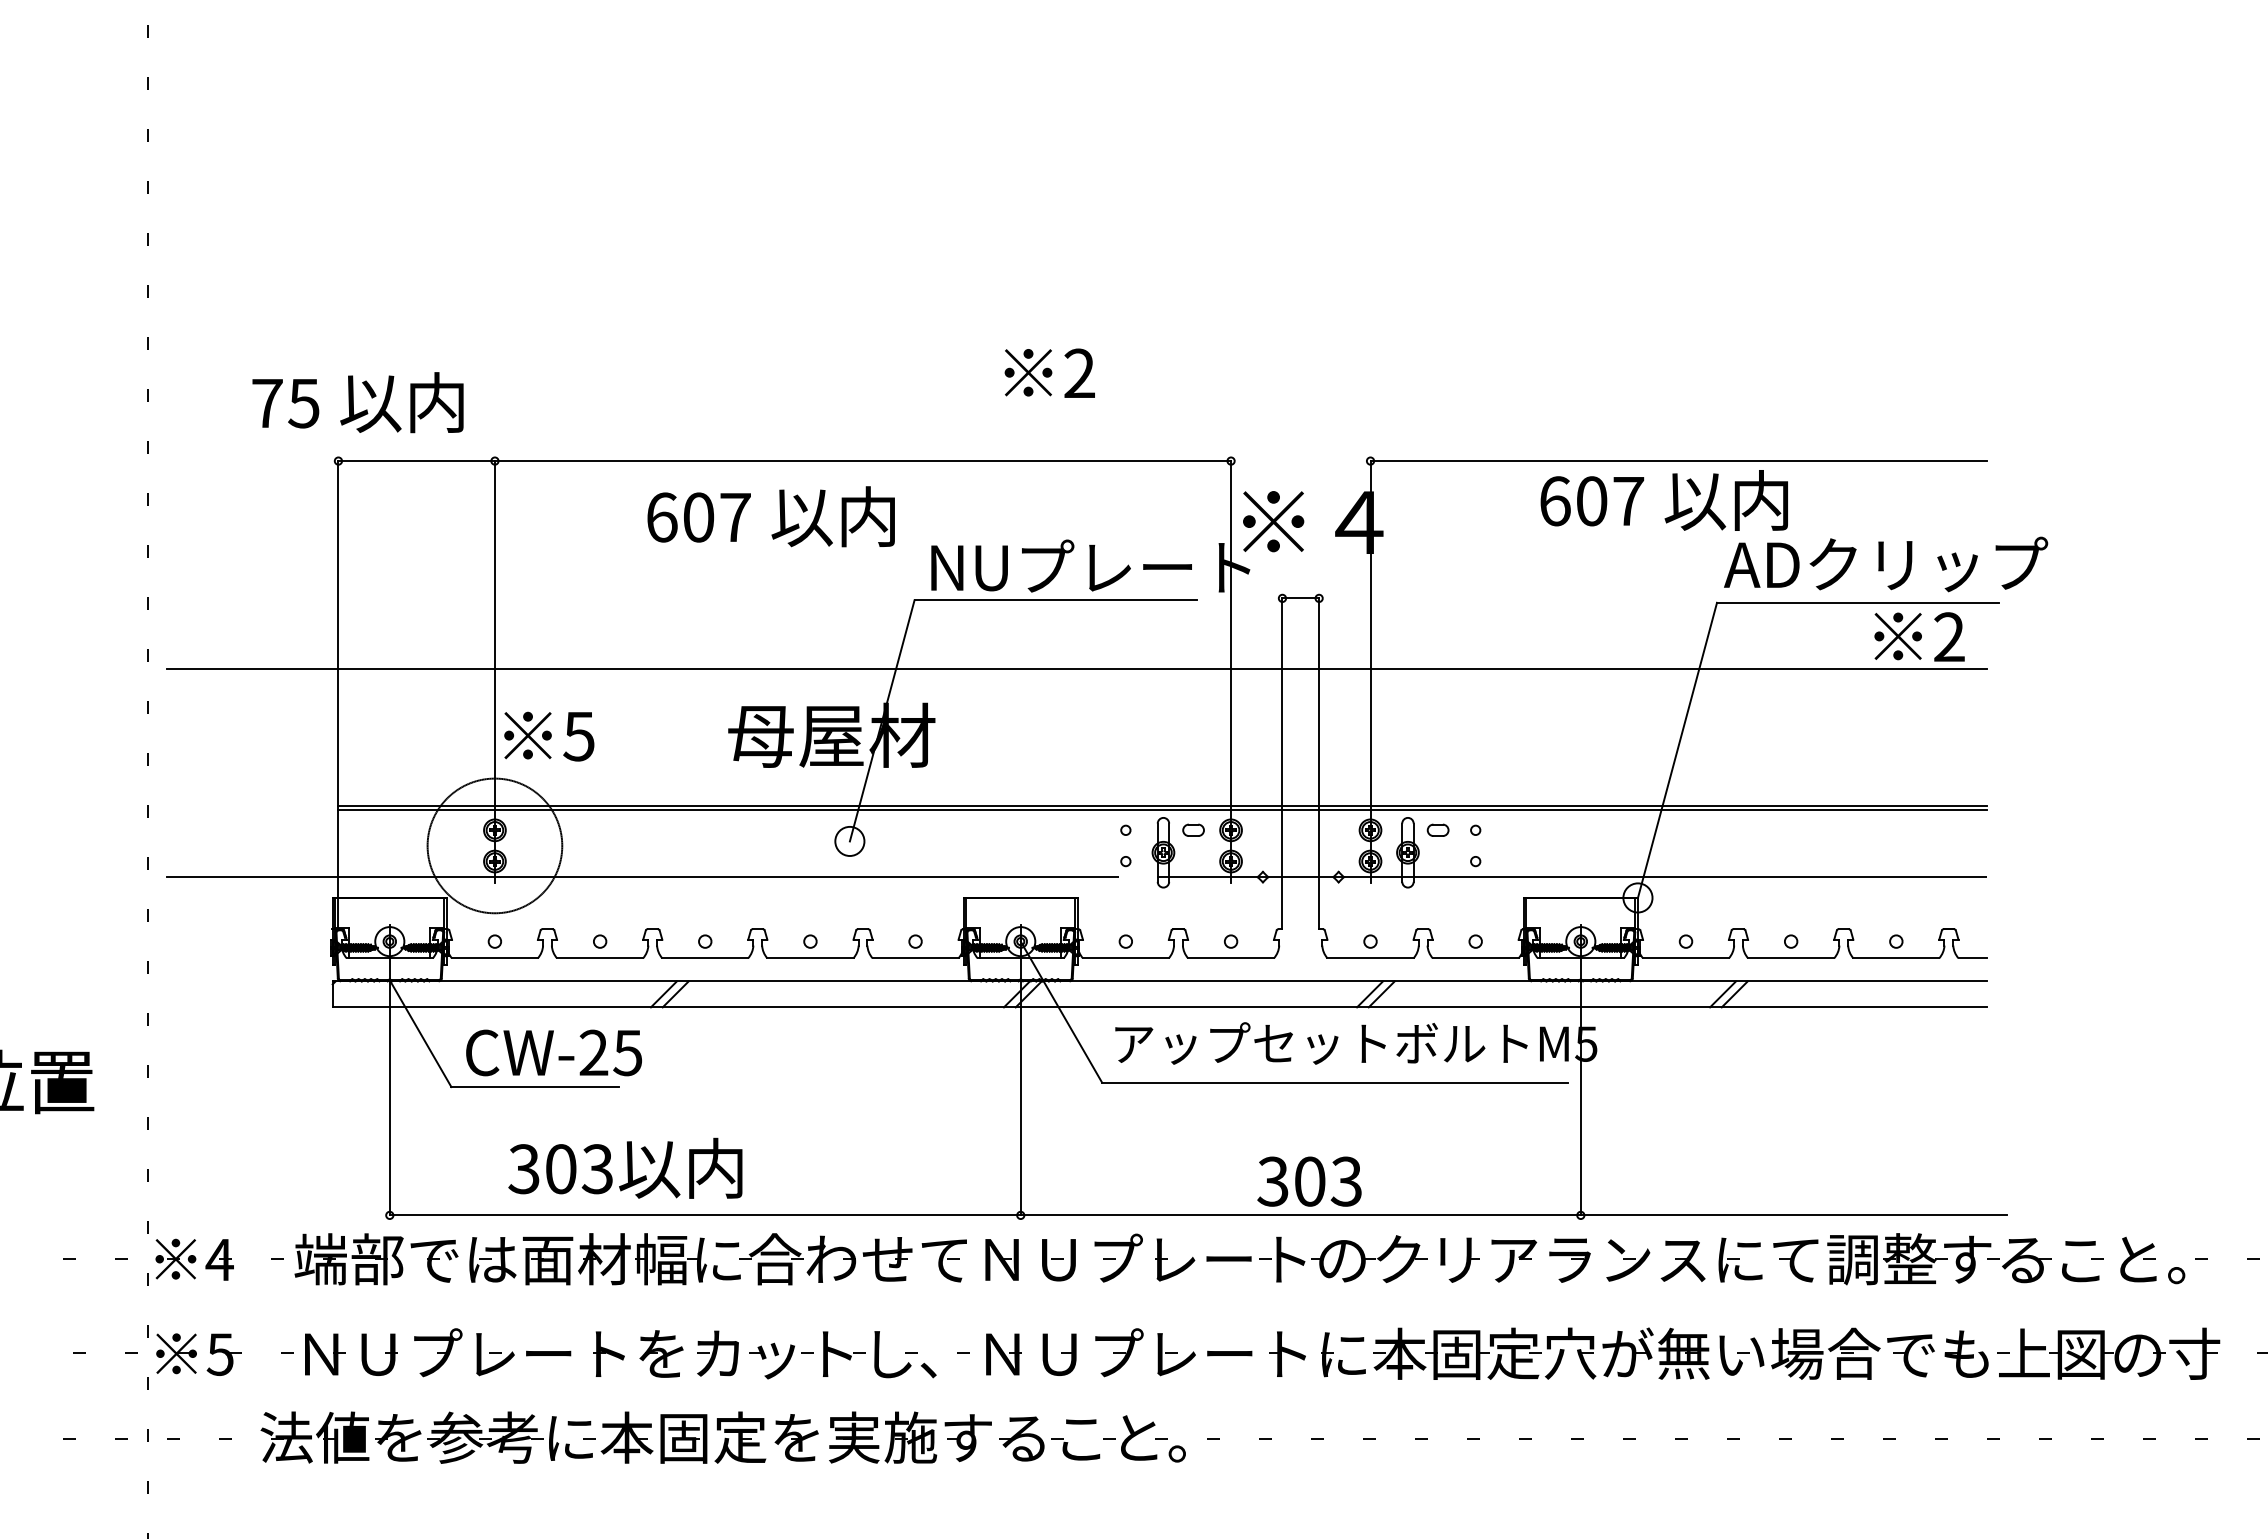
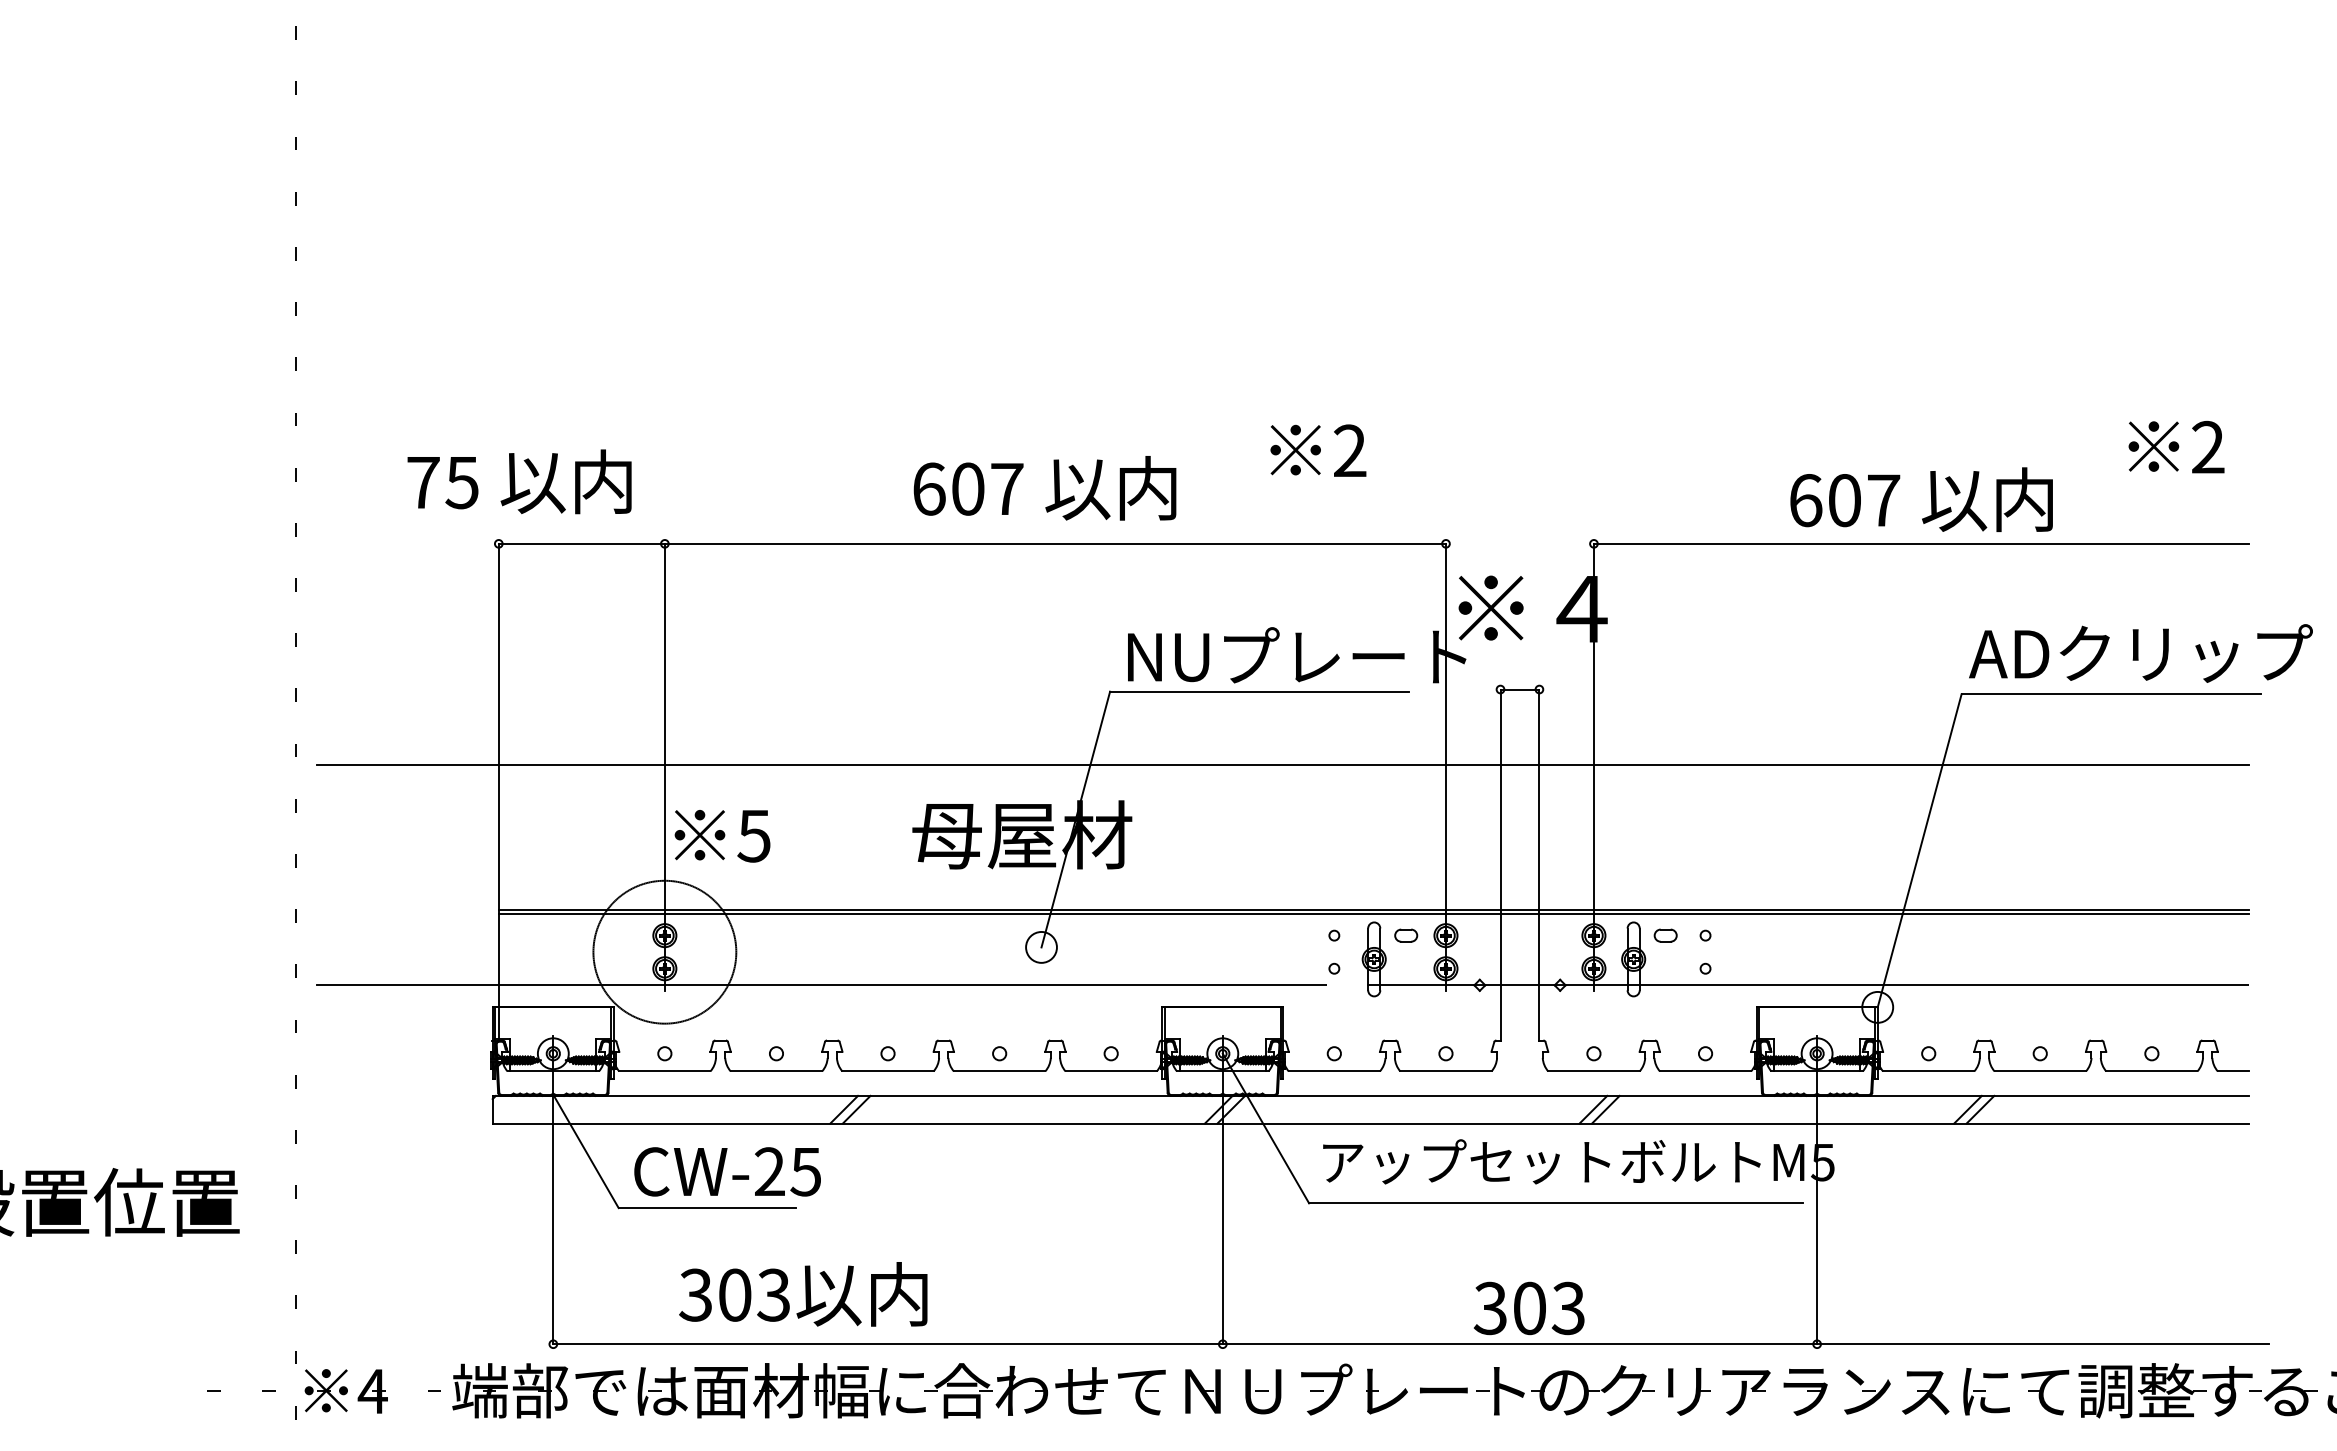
text: (1049, 372) -> (1318, 449), moved
text: (1663, 500) -> (1920, 499), moved
text: (770, 516) -> (1044, 488), moved
text: (1919, 636) -> (2176, 446), moved

